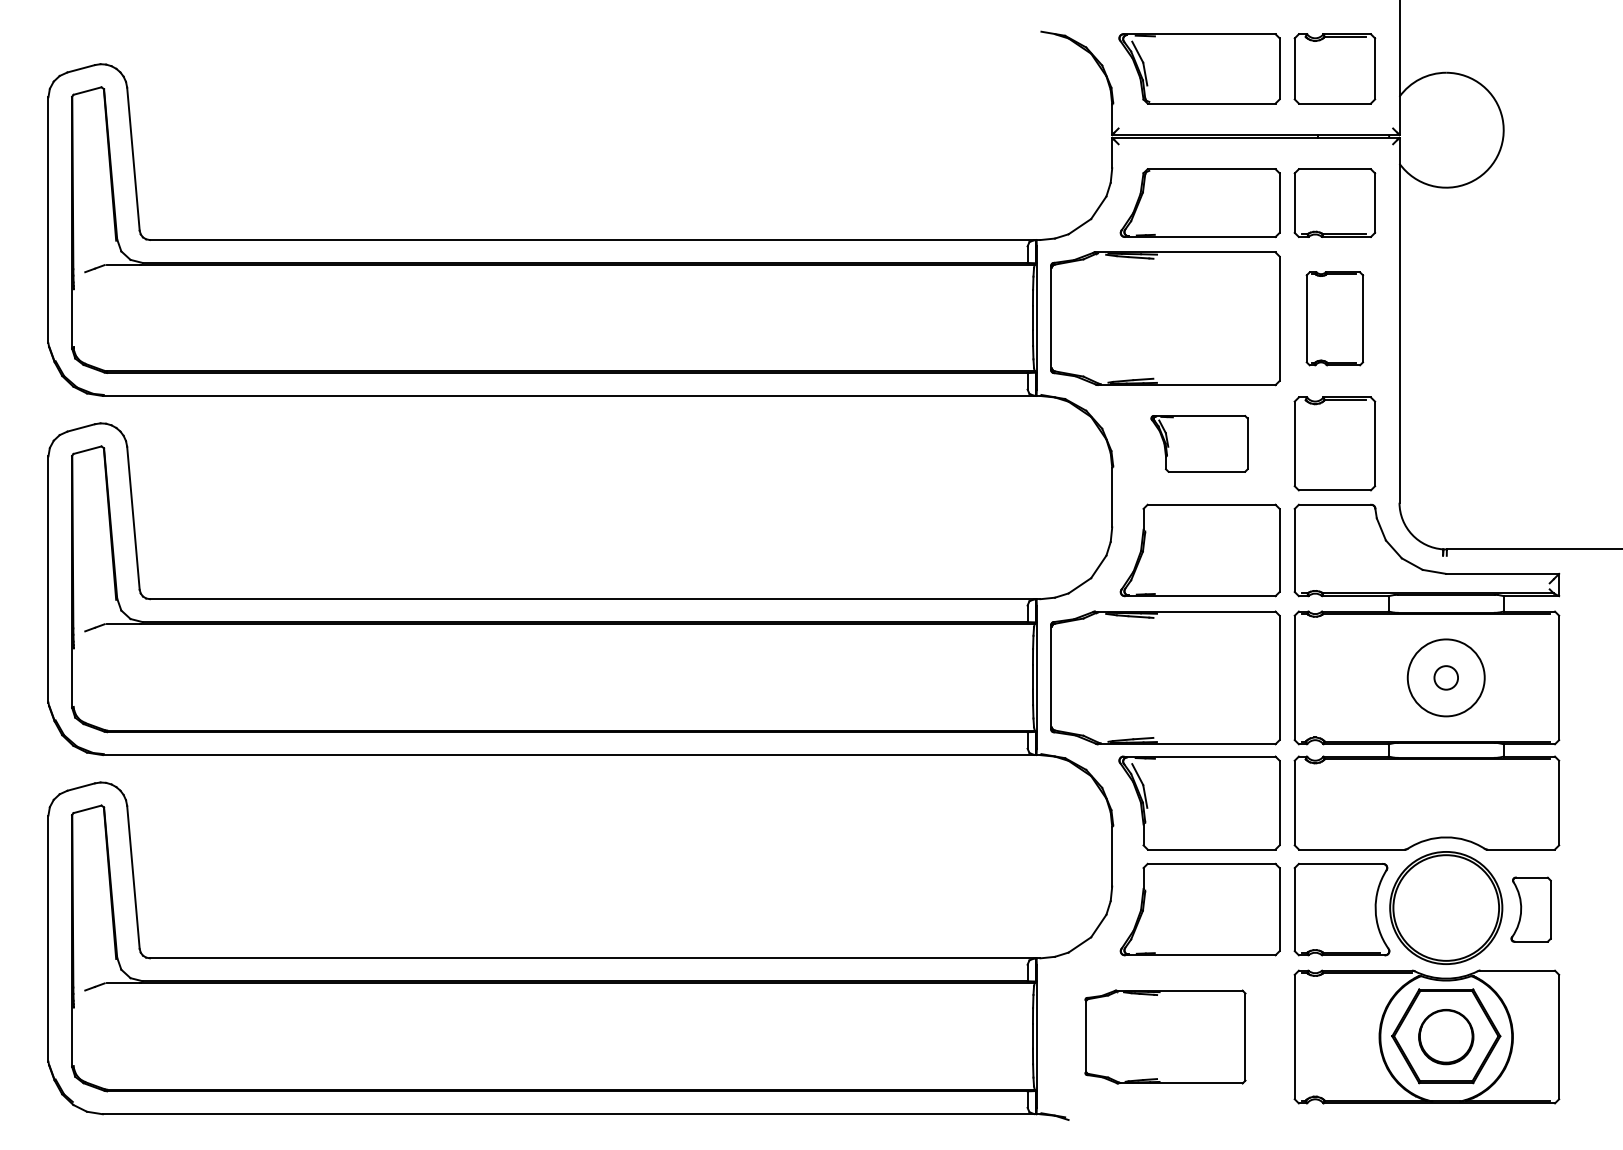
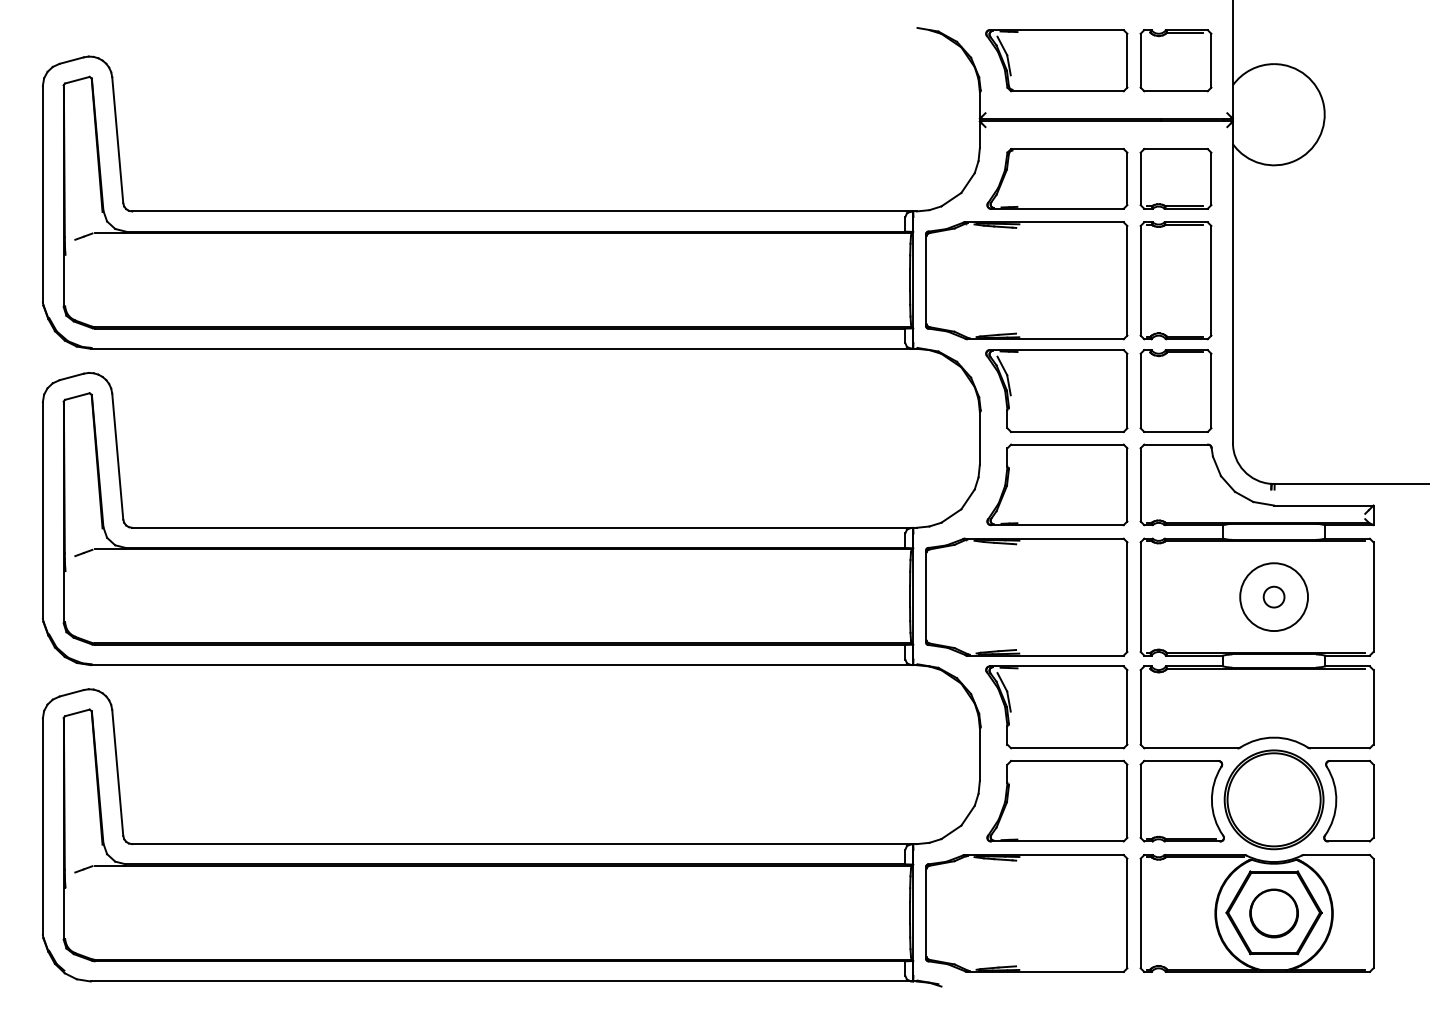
part: (1334, 318) -> (1175, 280), size x1.43
part: (1199, 443) -> (1056, 390), size x1.67
part: (1530, 909) -> (1348, 801), size x1.43
part: (1165, 1037) -> (1026, 913), size x1.43

